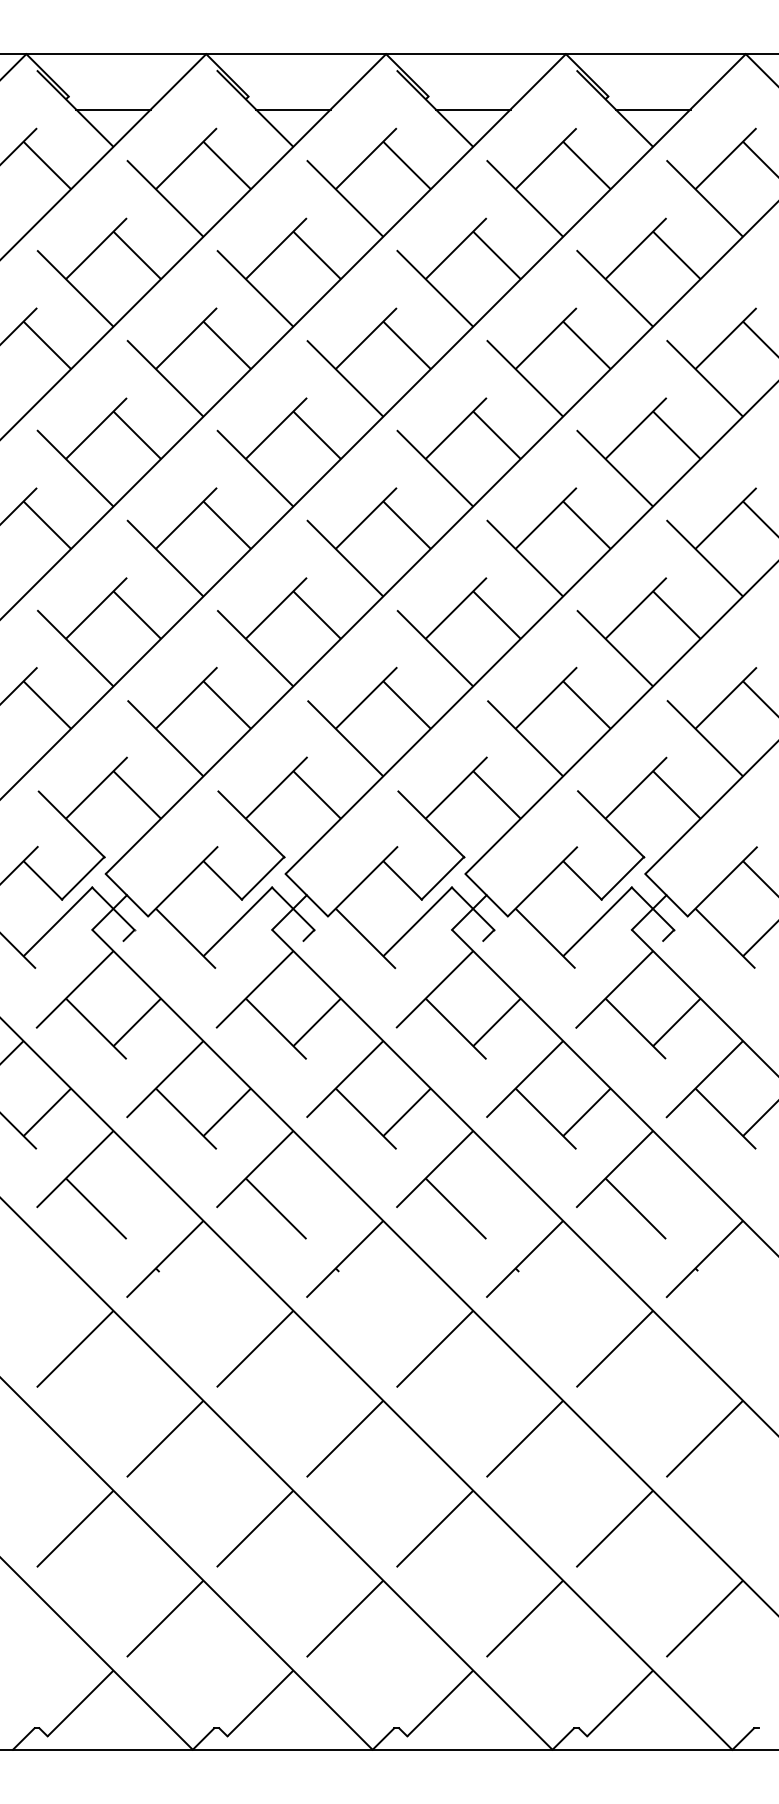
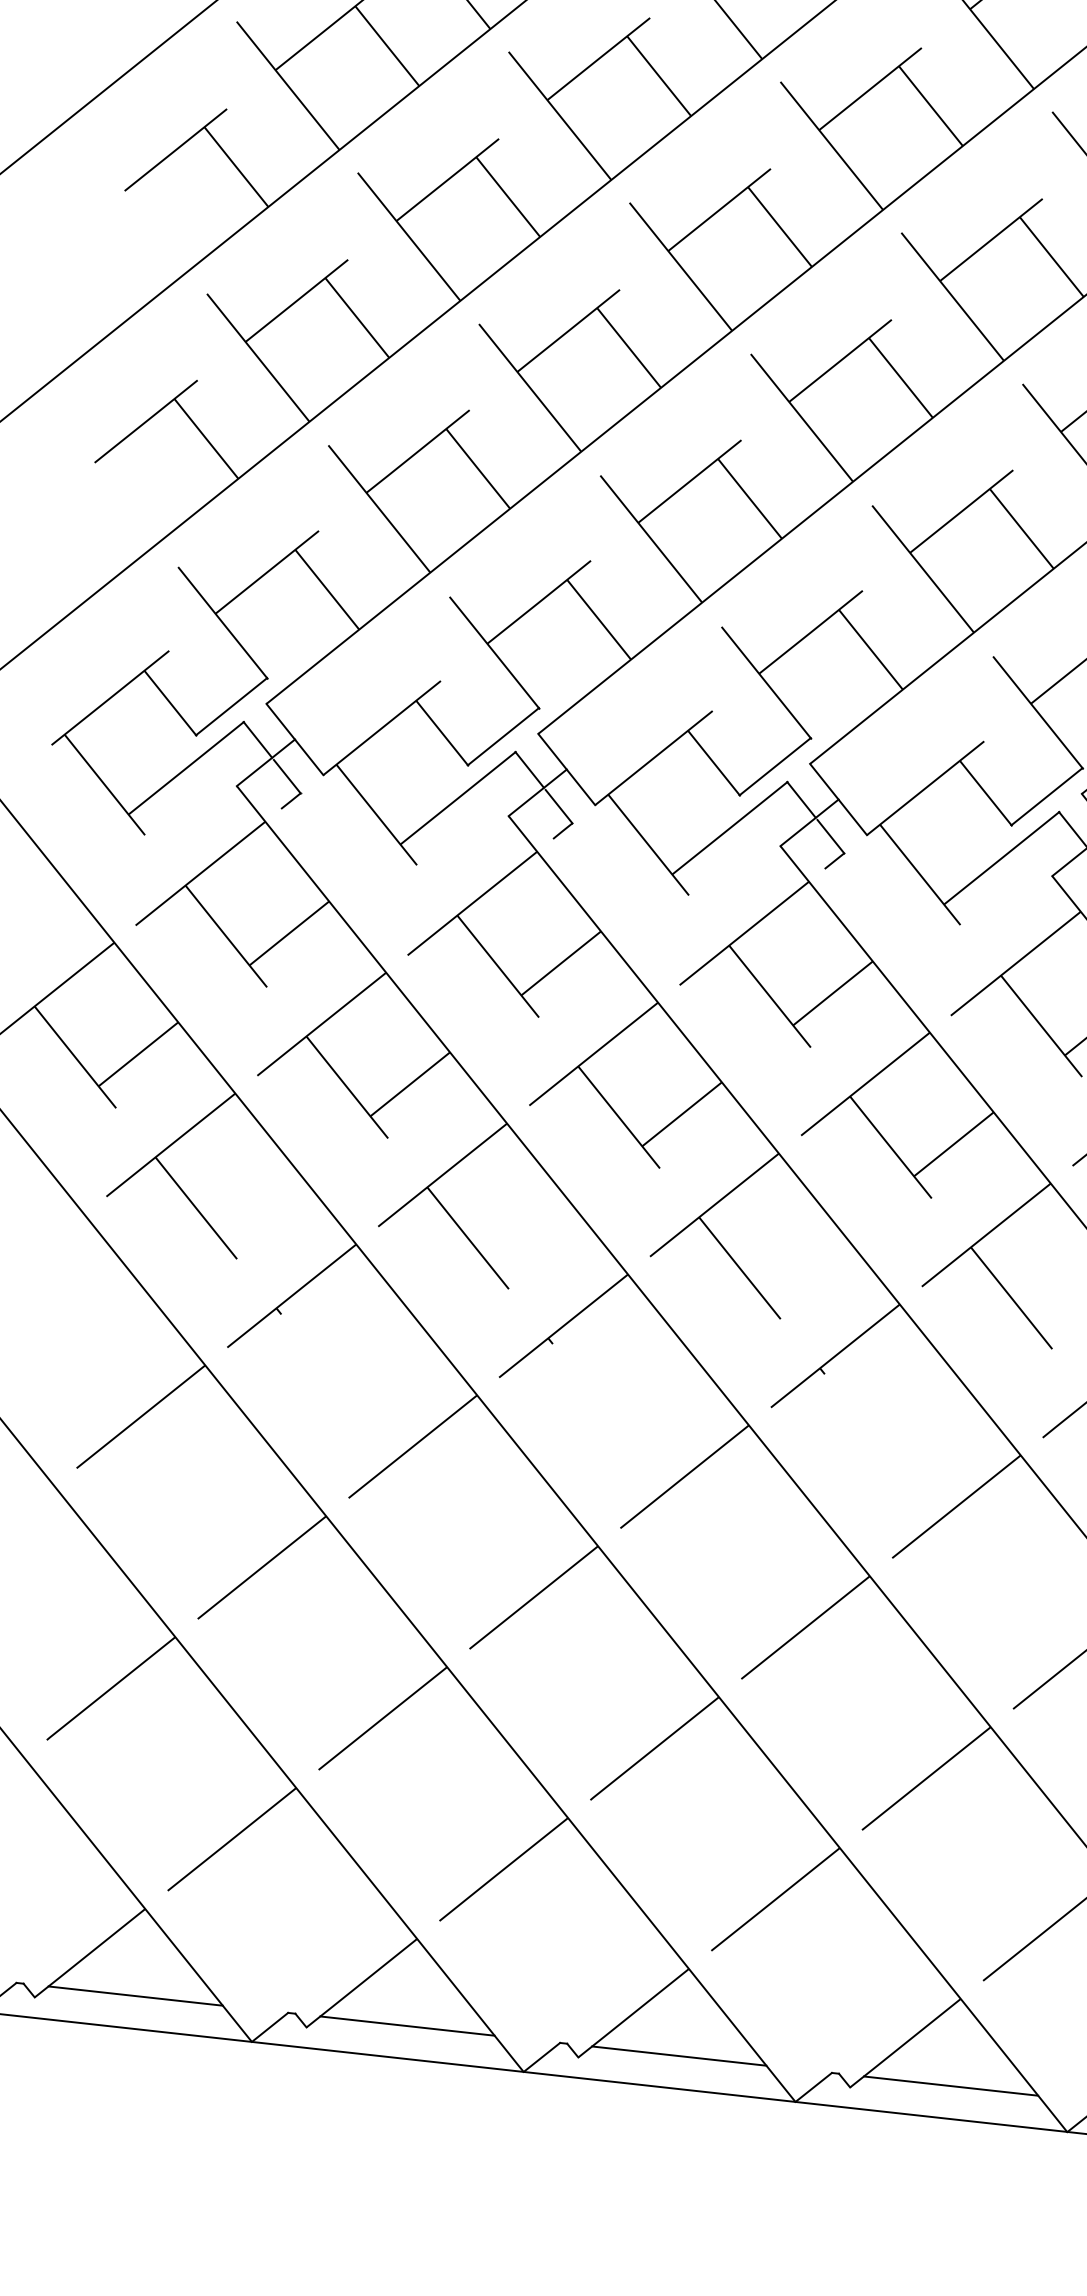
line: (113, 1728) -> (135, 1996), added
line: (292, 1728) -> (406, 2026), added
line: (472, 1728) -> (678, 2056), added
line: (652, 1728) -> (950, 2086), added

